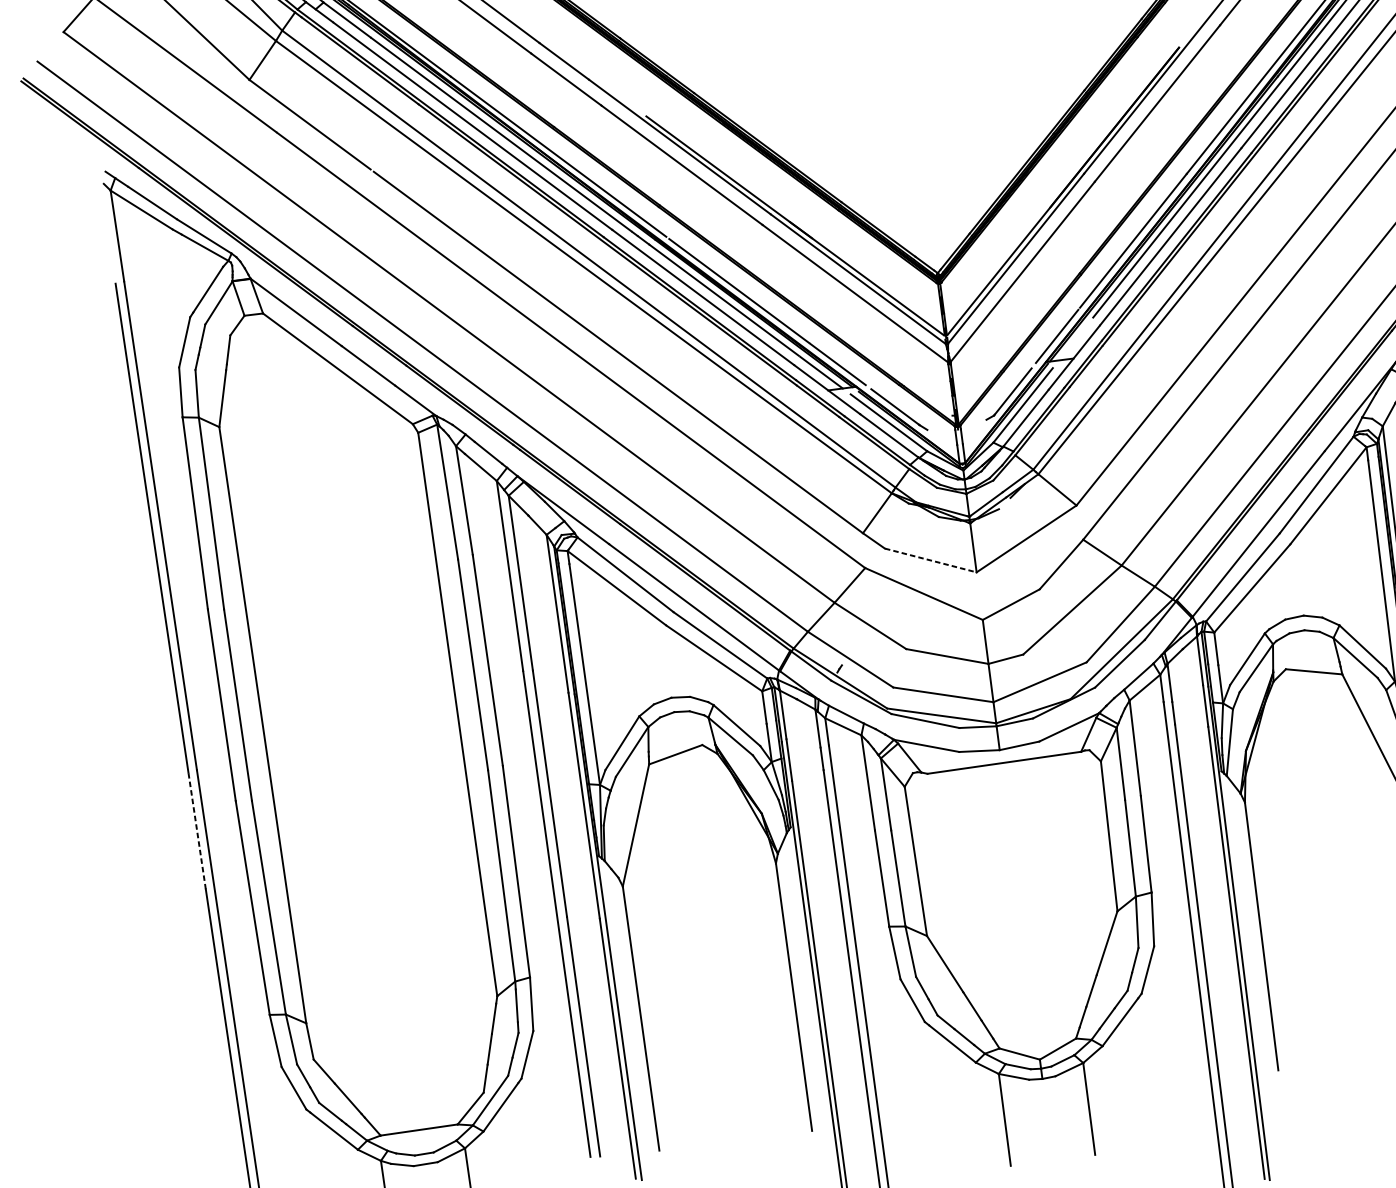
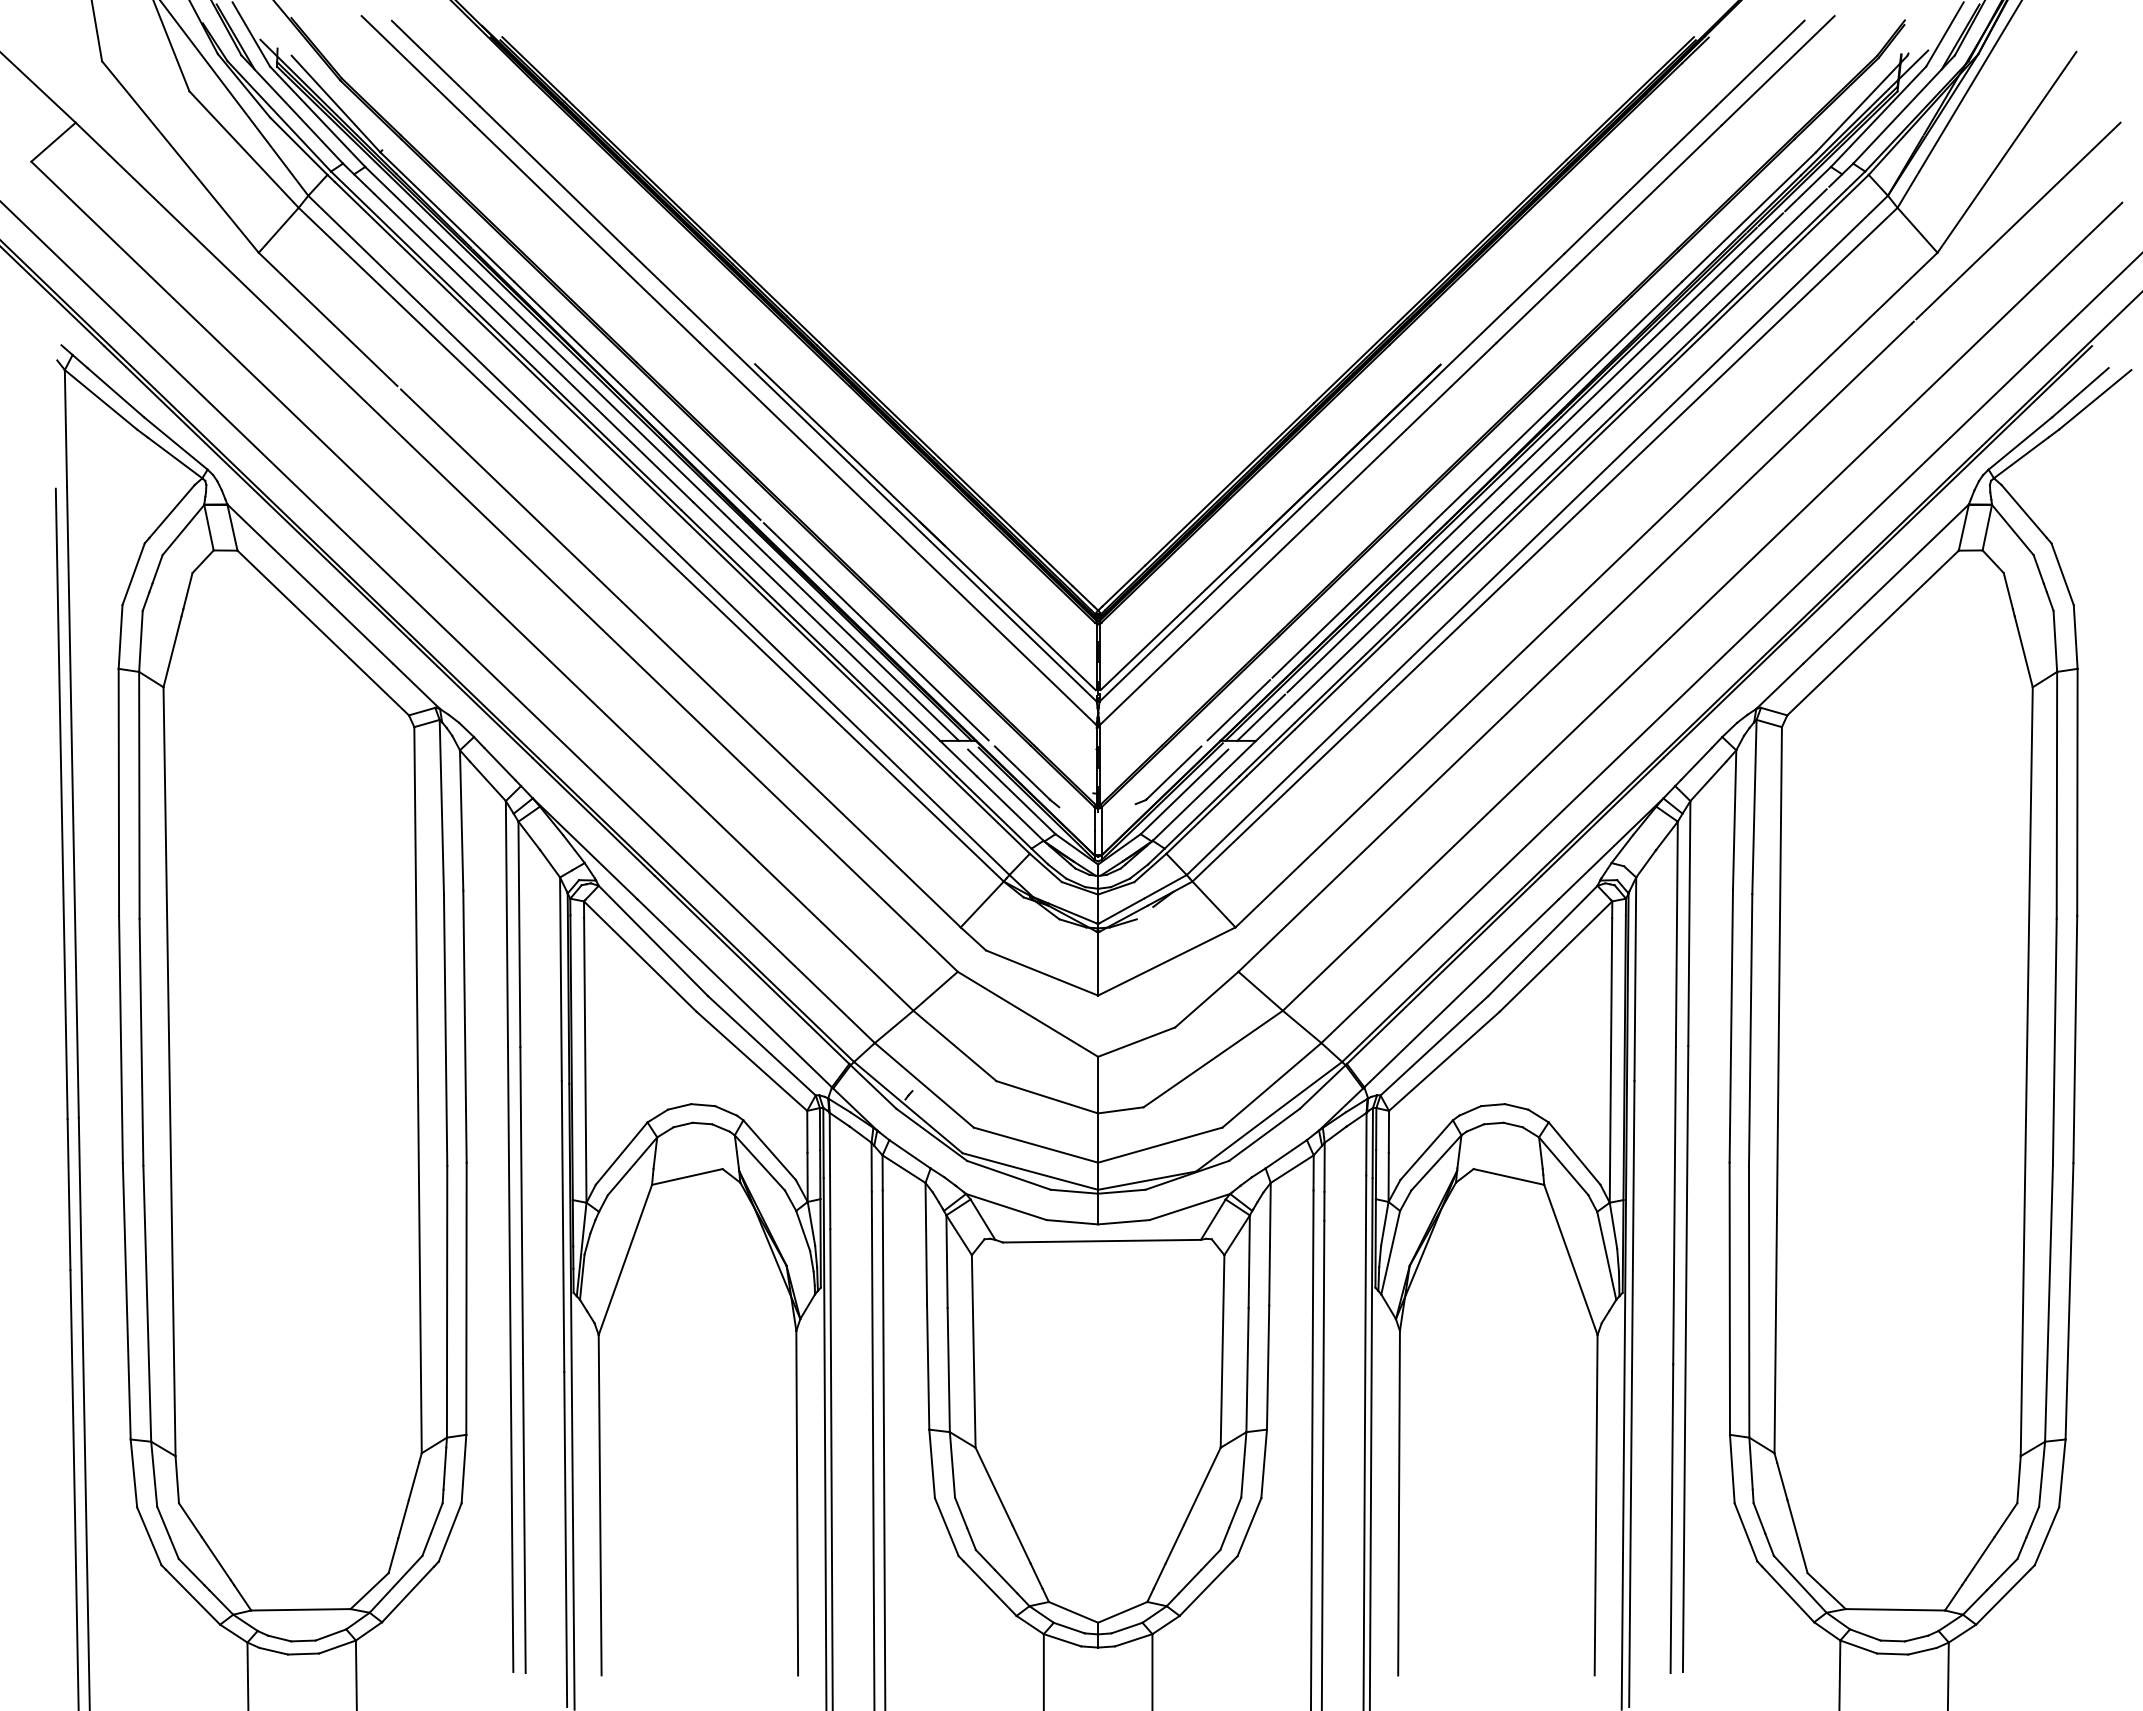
line: (1075, 339) -> (1261, 717), added
line: (931, 560) -> (1042, 973), dashed -> solid
line: (197, 830) -> (69, 1194), dashed -> solid

